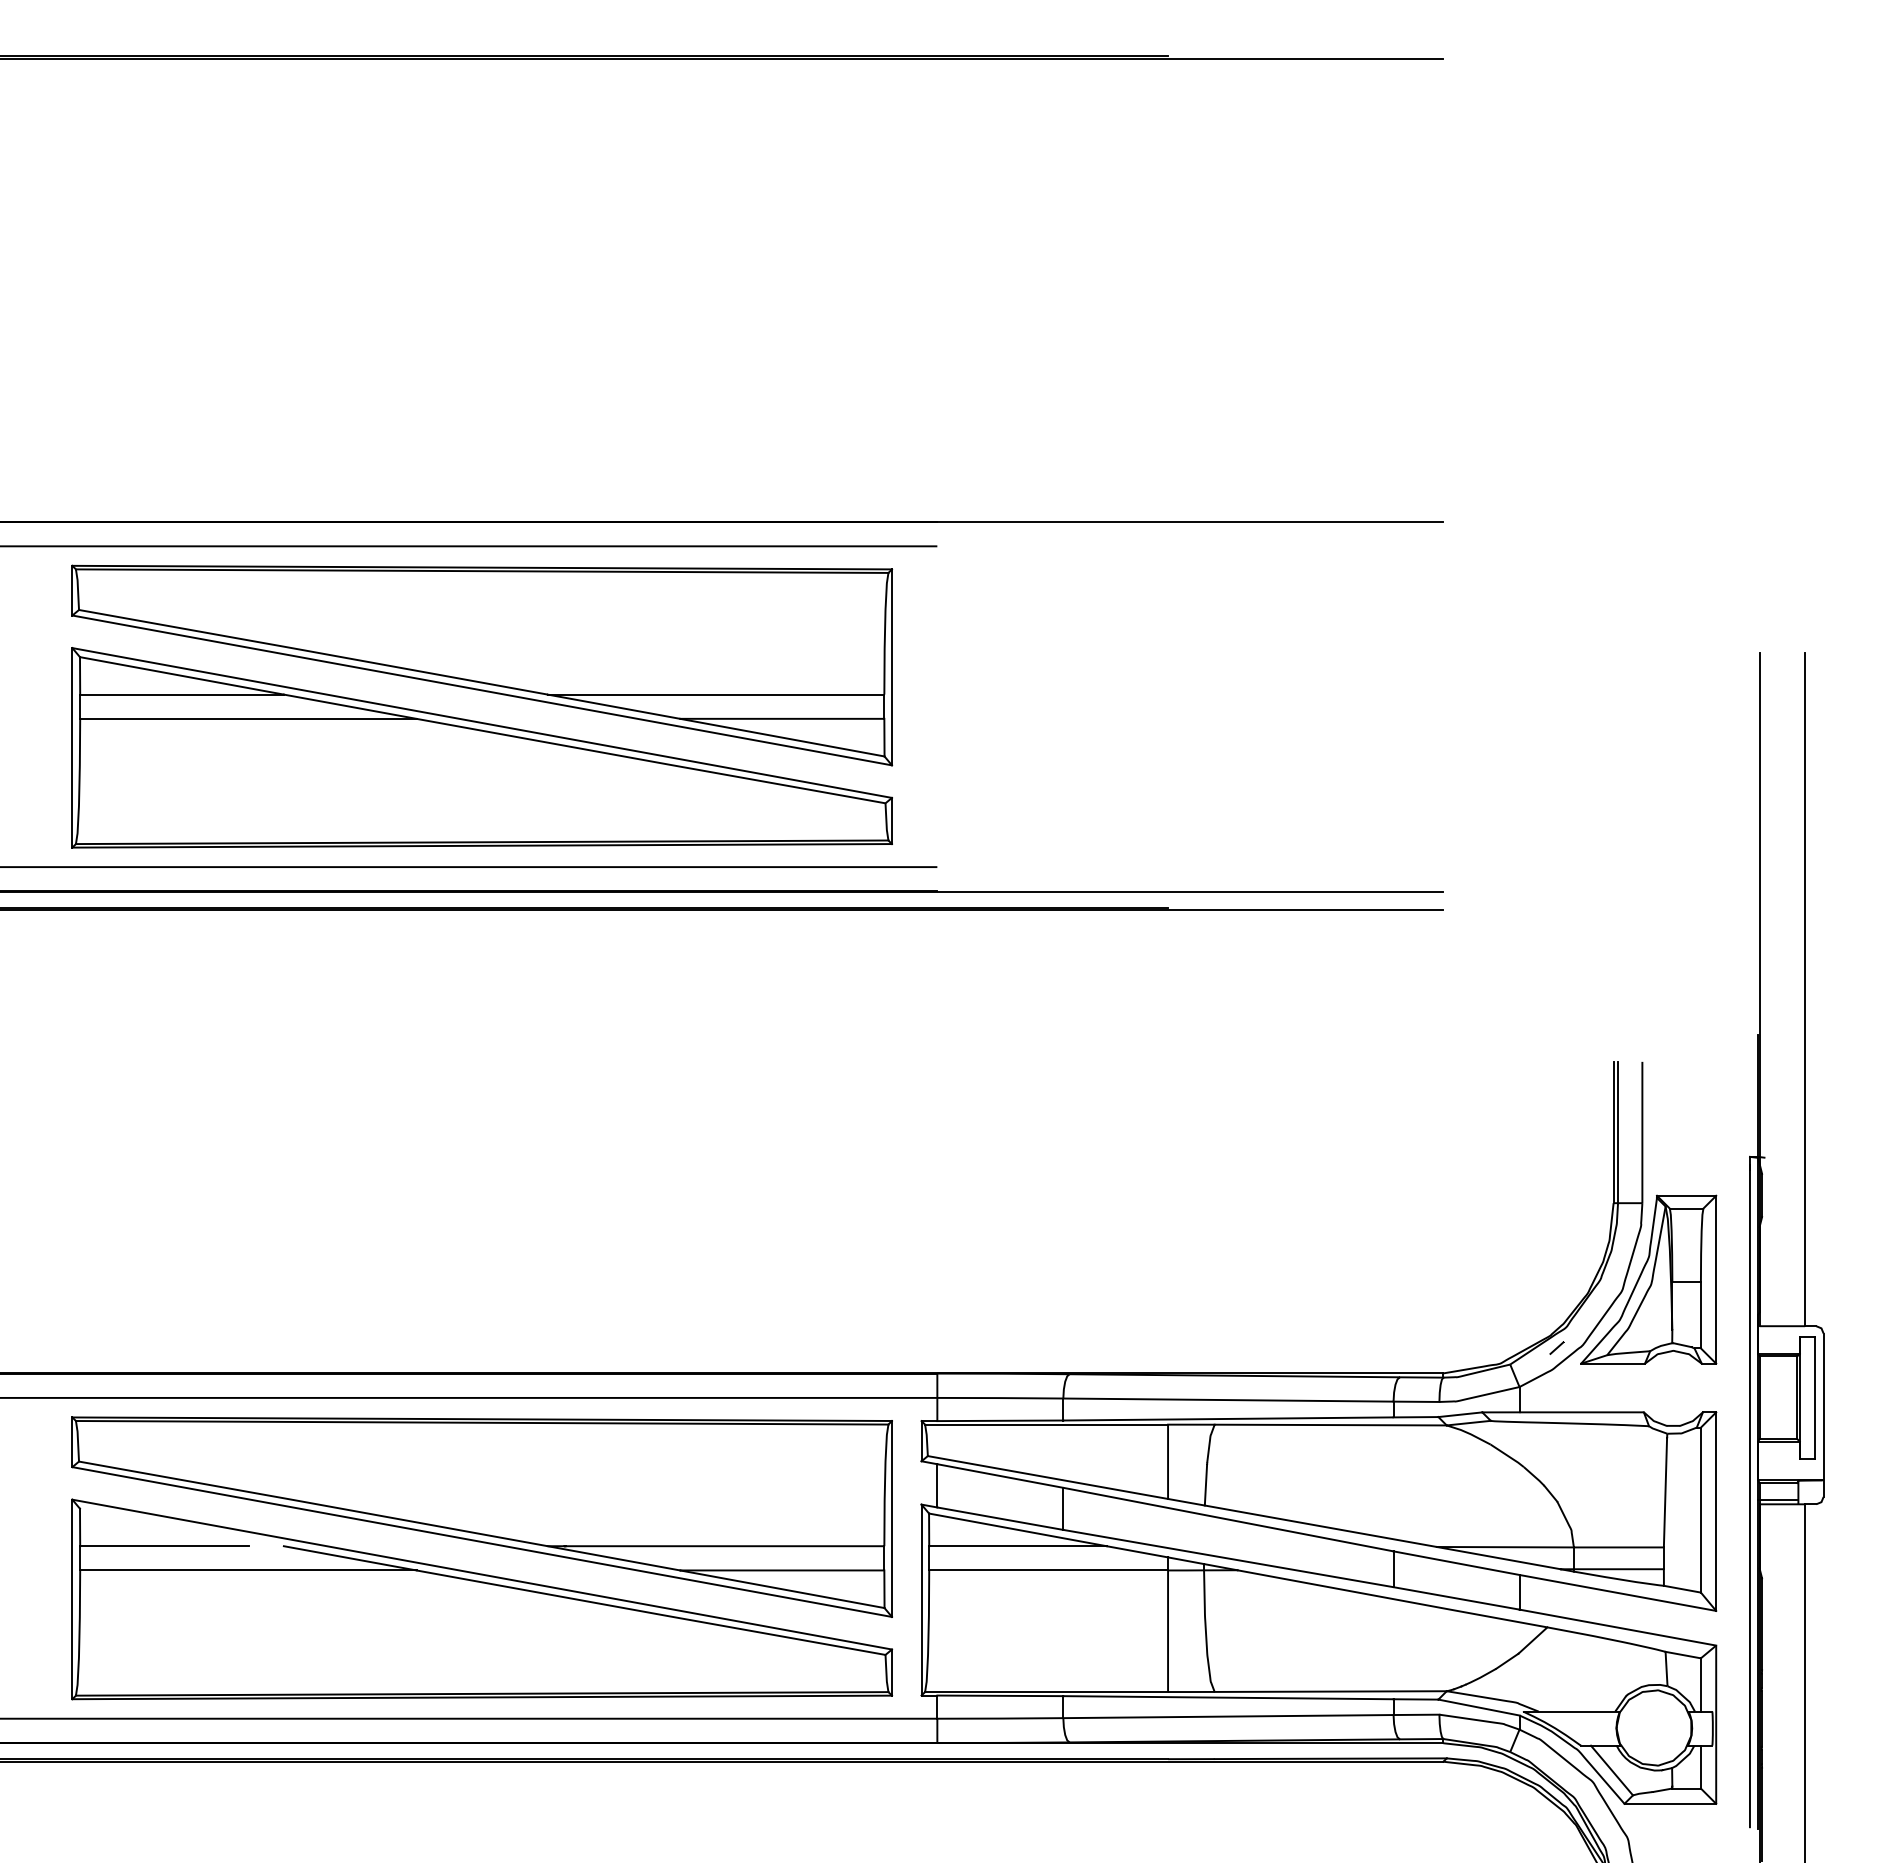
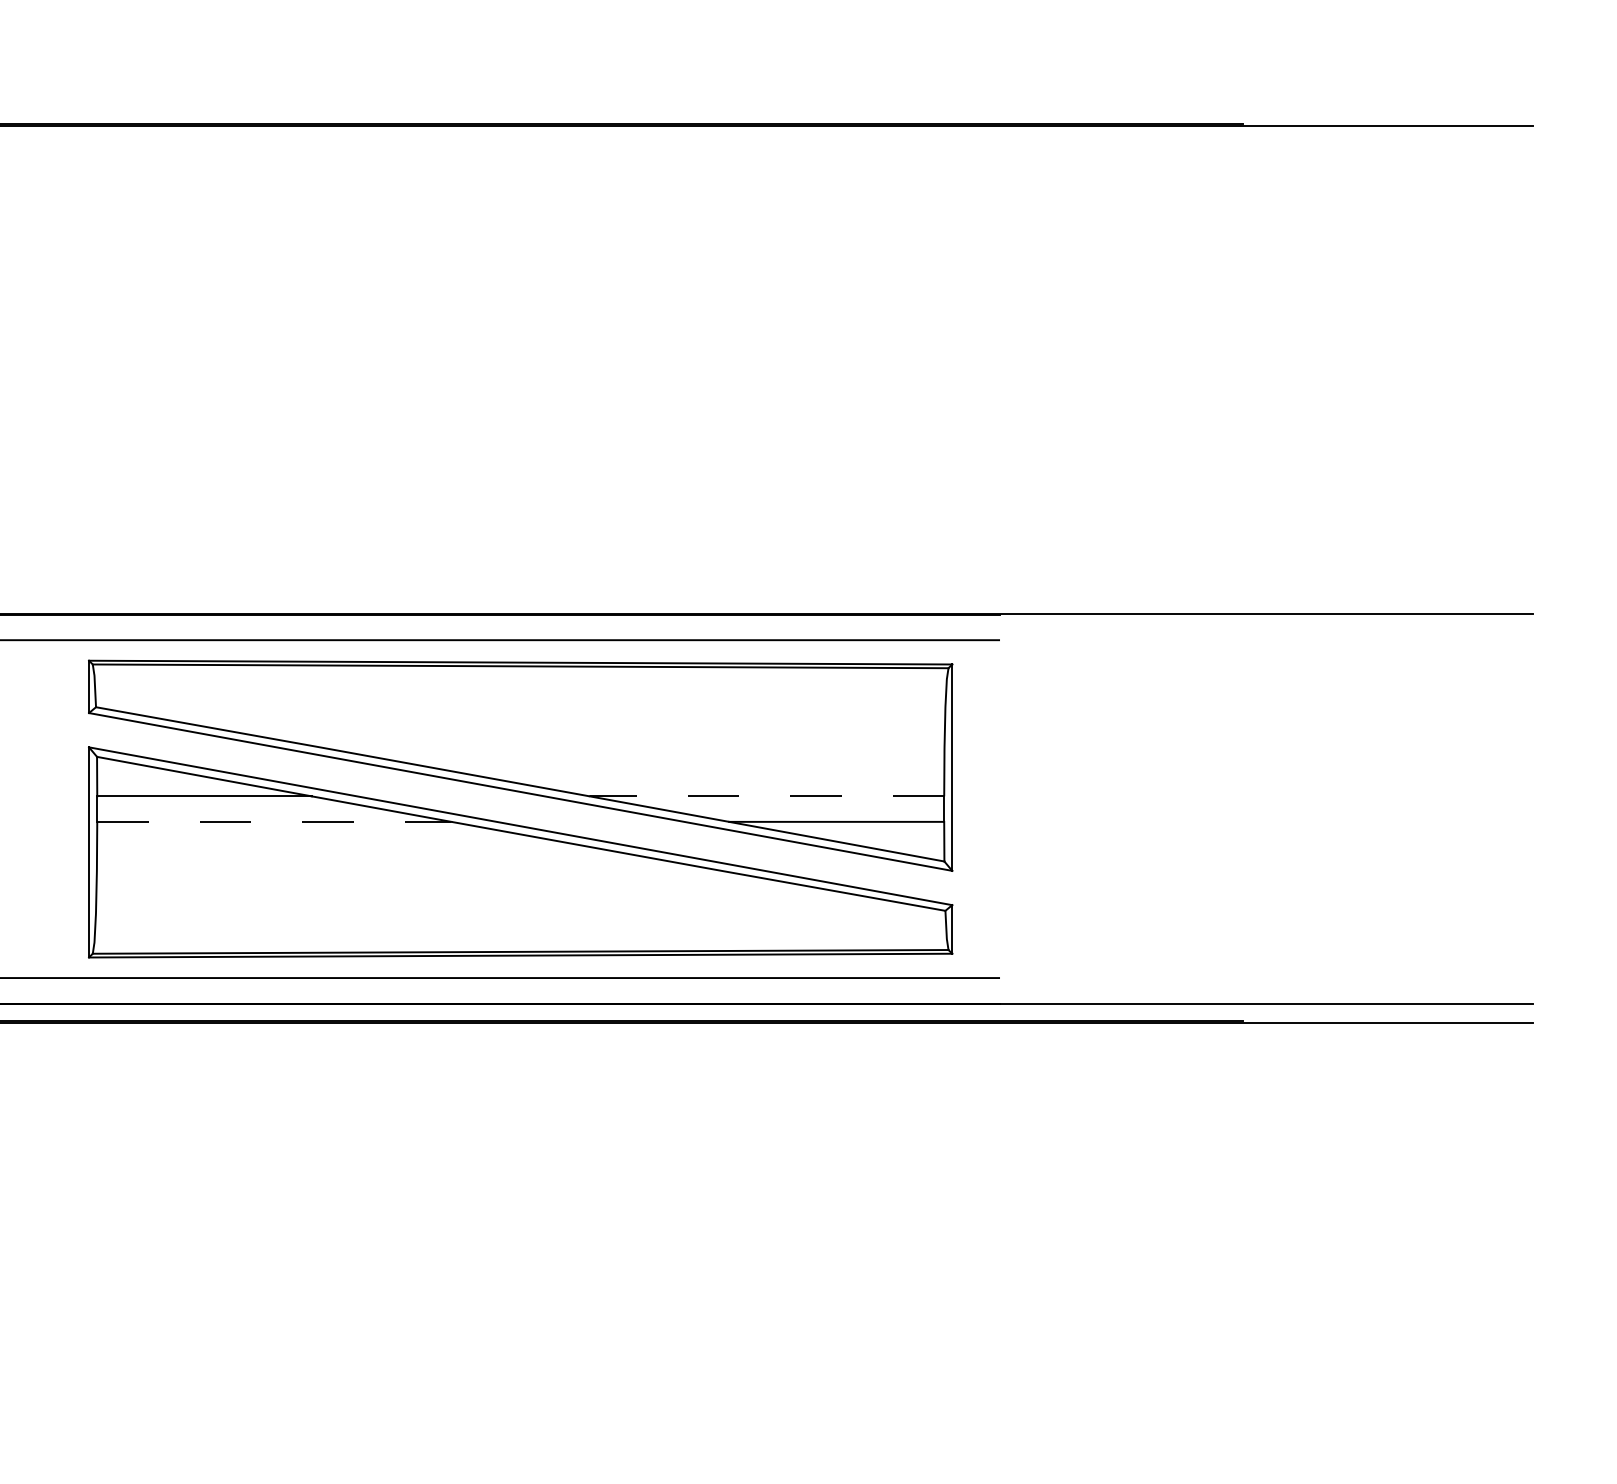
line: (715, 694) -> (766, 796), solid -> dashed
line: (248, 718) -> (274, 821), solid -> dashed

